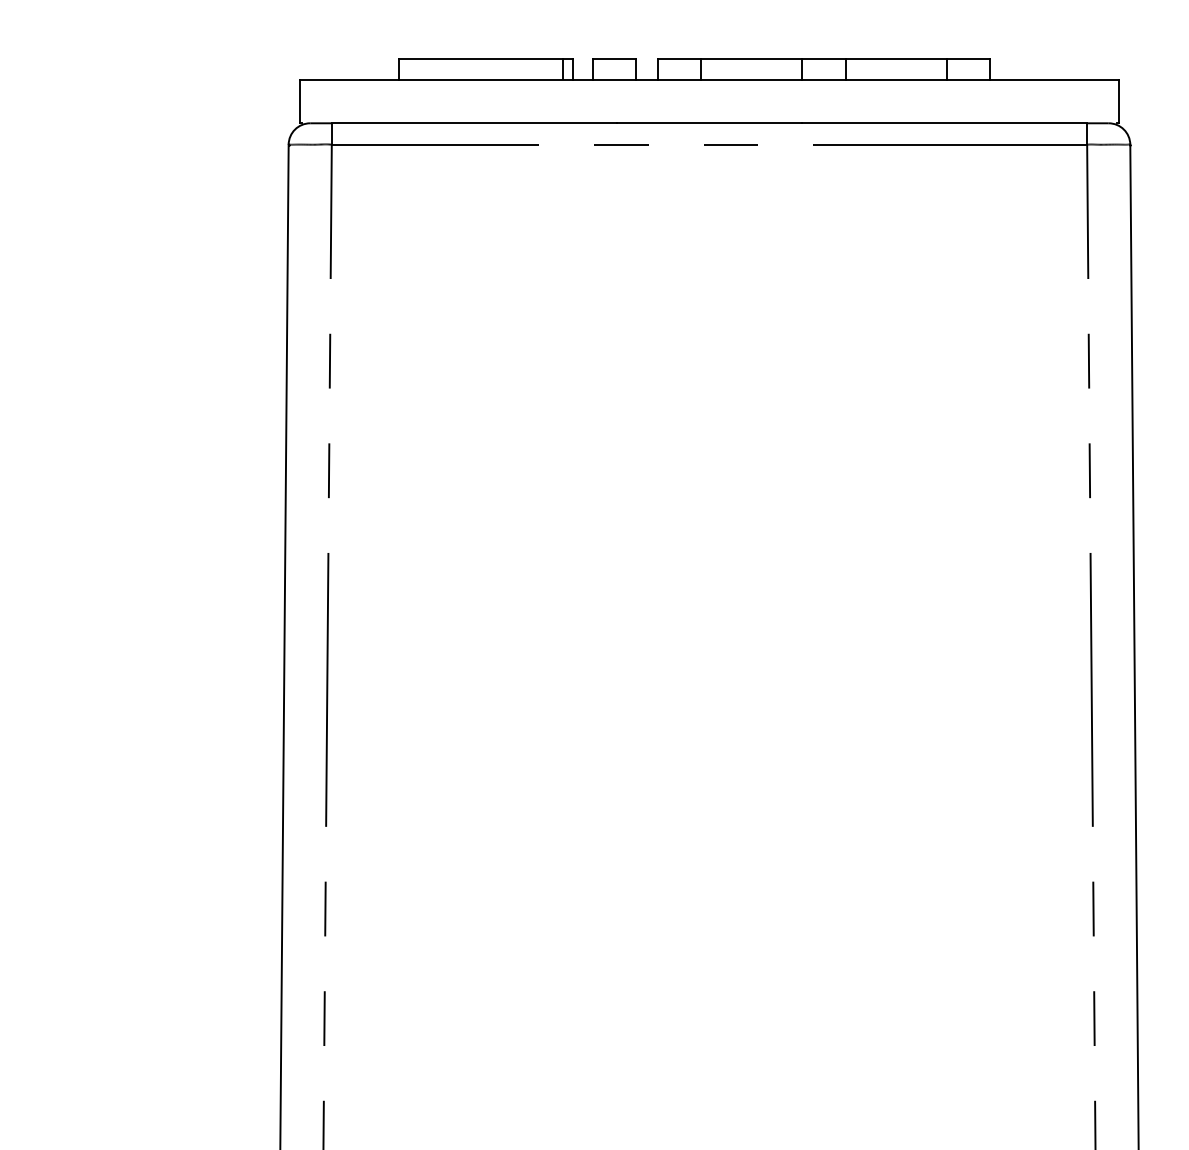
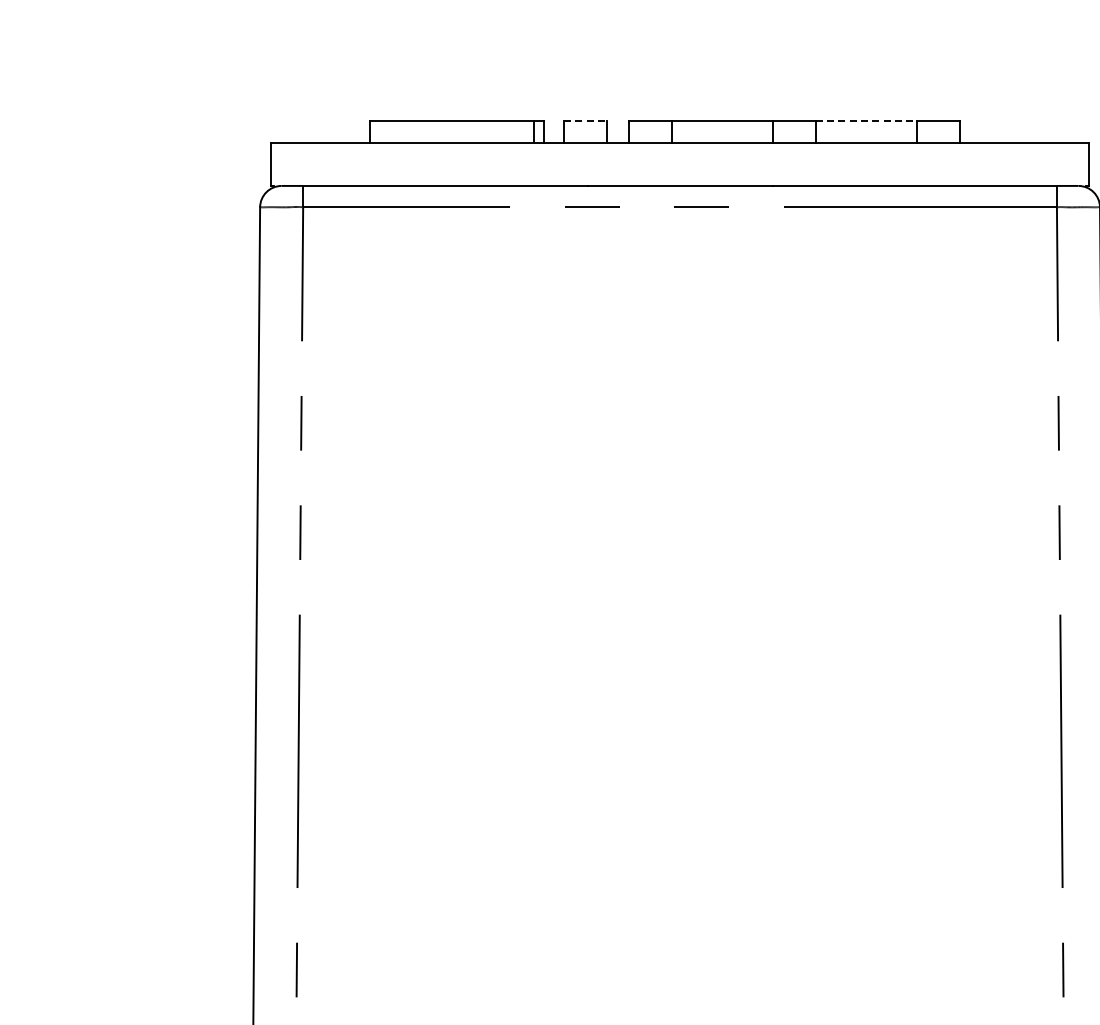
line: (614, 58) -> (585, 121), solid -> dashed
line: (896, 58) -> (866, 121), solid -> dashed

